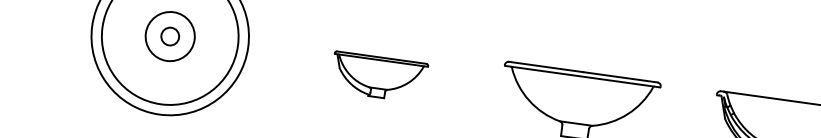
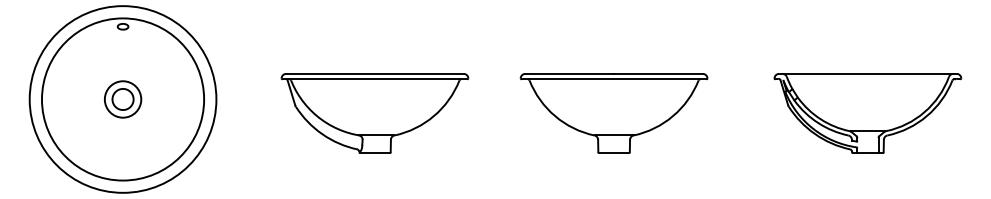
circle: (169, 36) -> (122, 99), size x0.62
part: (378, 77) -> (374, 113), size x1.67

